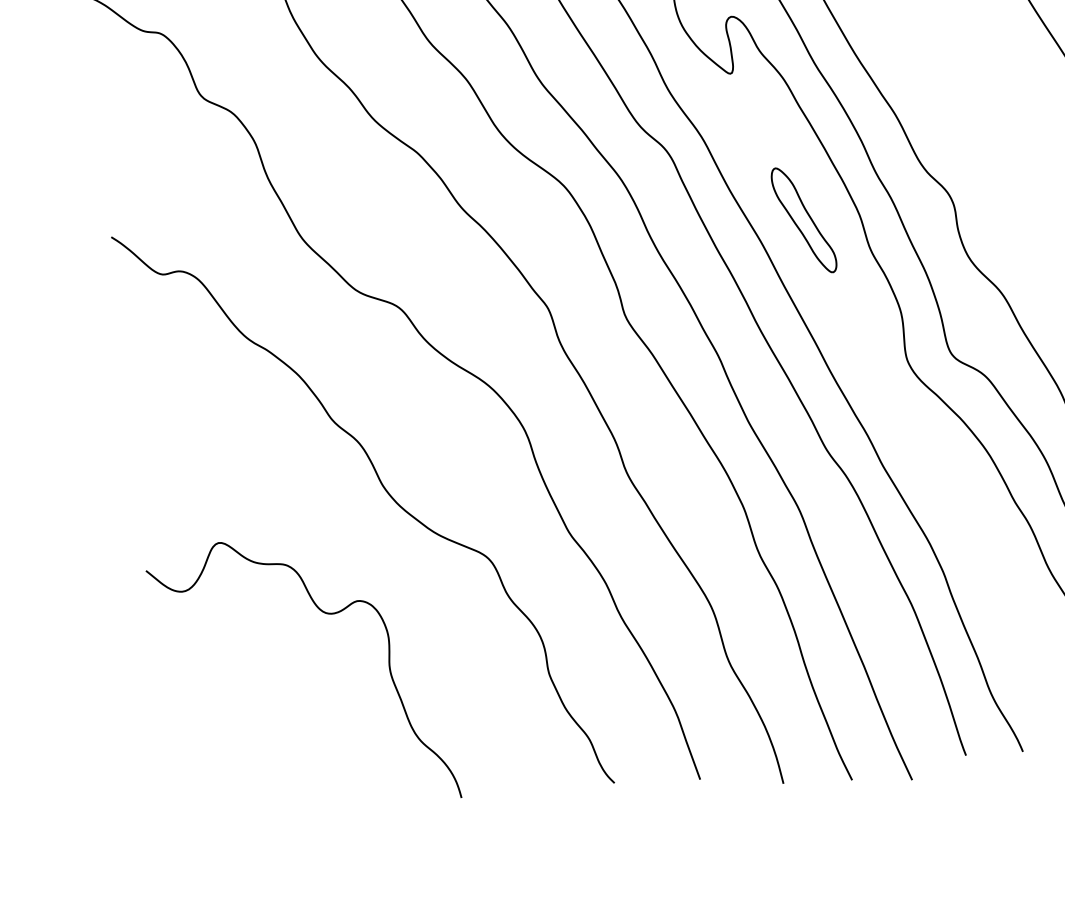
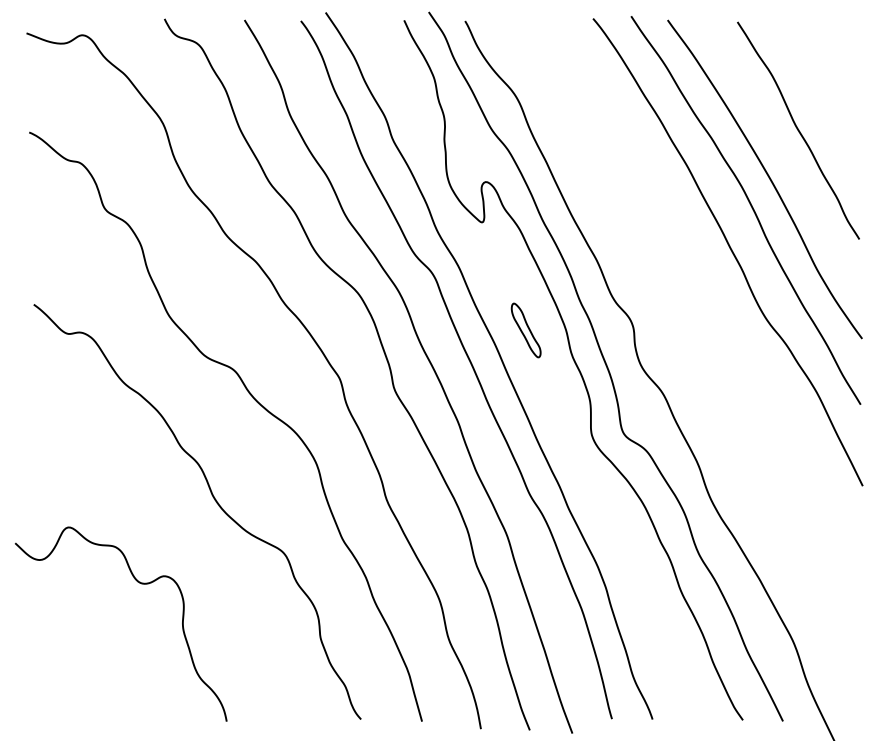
part: (802, 220) -> (525, 330), size x0.7
curve: (324, 613) -> (139, 583), moved

